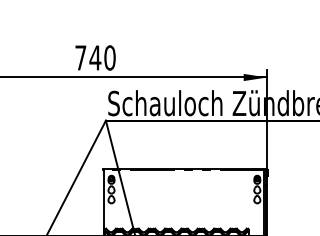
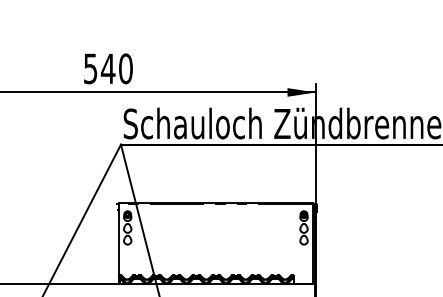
text: (80, 57) -> (90, 68), 740 -> 540

